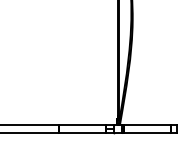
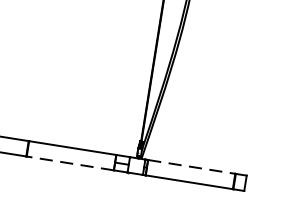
line: (147, 124) -> (192, 166), solid -> dashed
line: (82, 133) -> (69, 163), solid -> dashed

